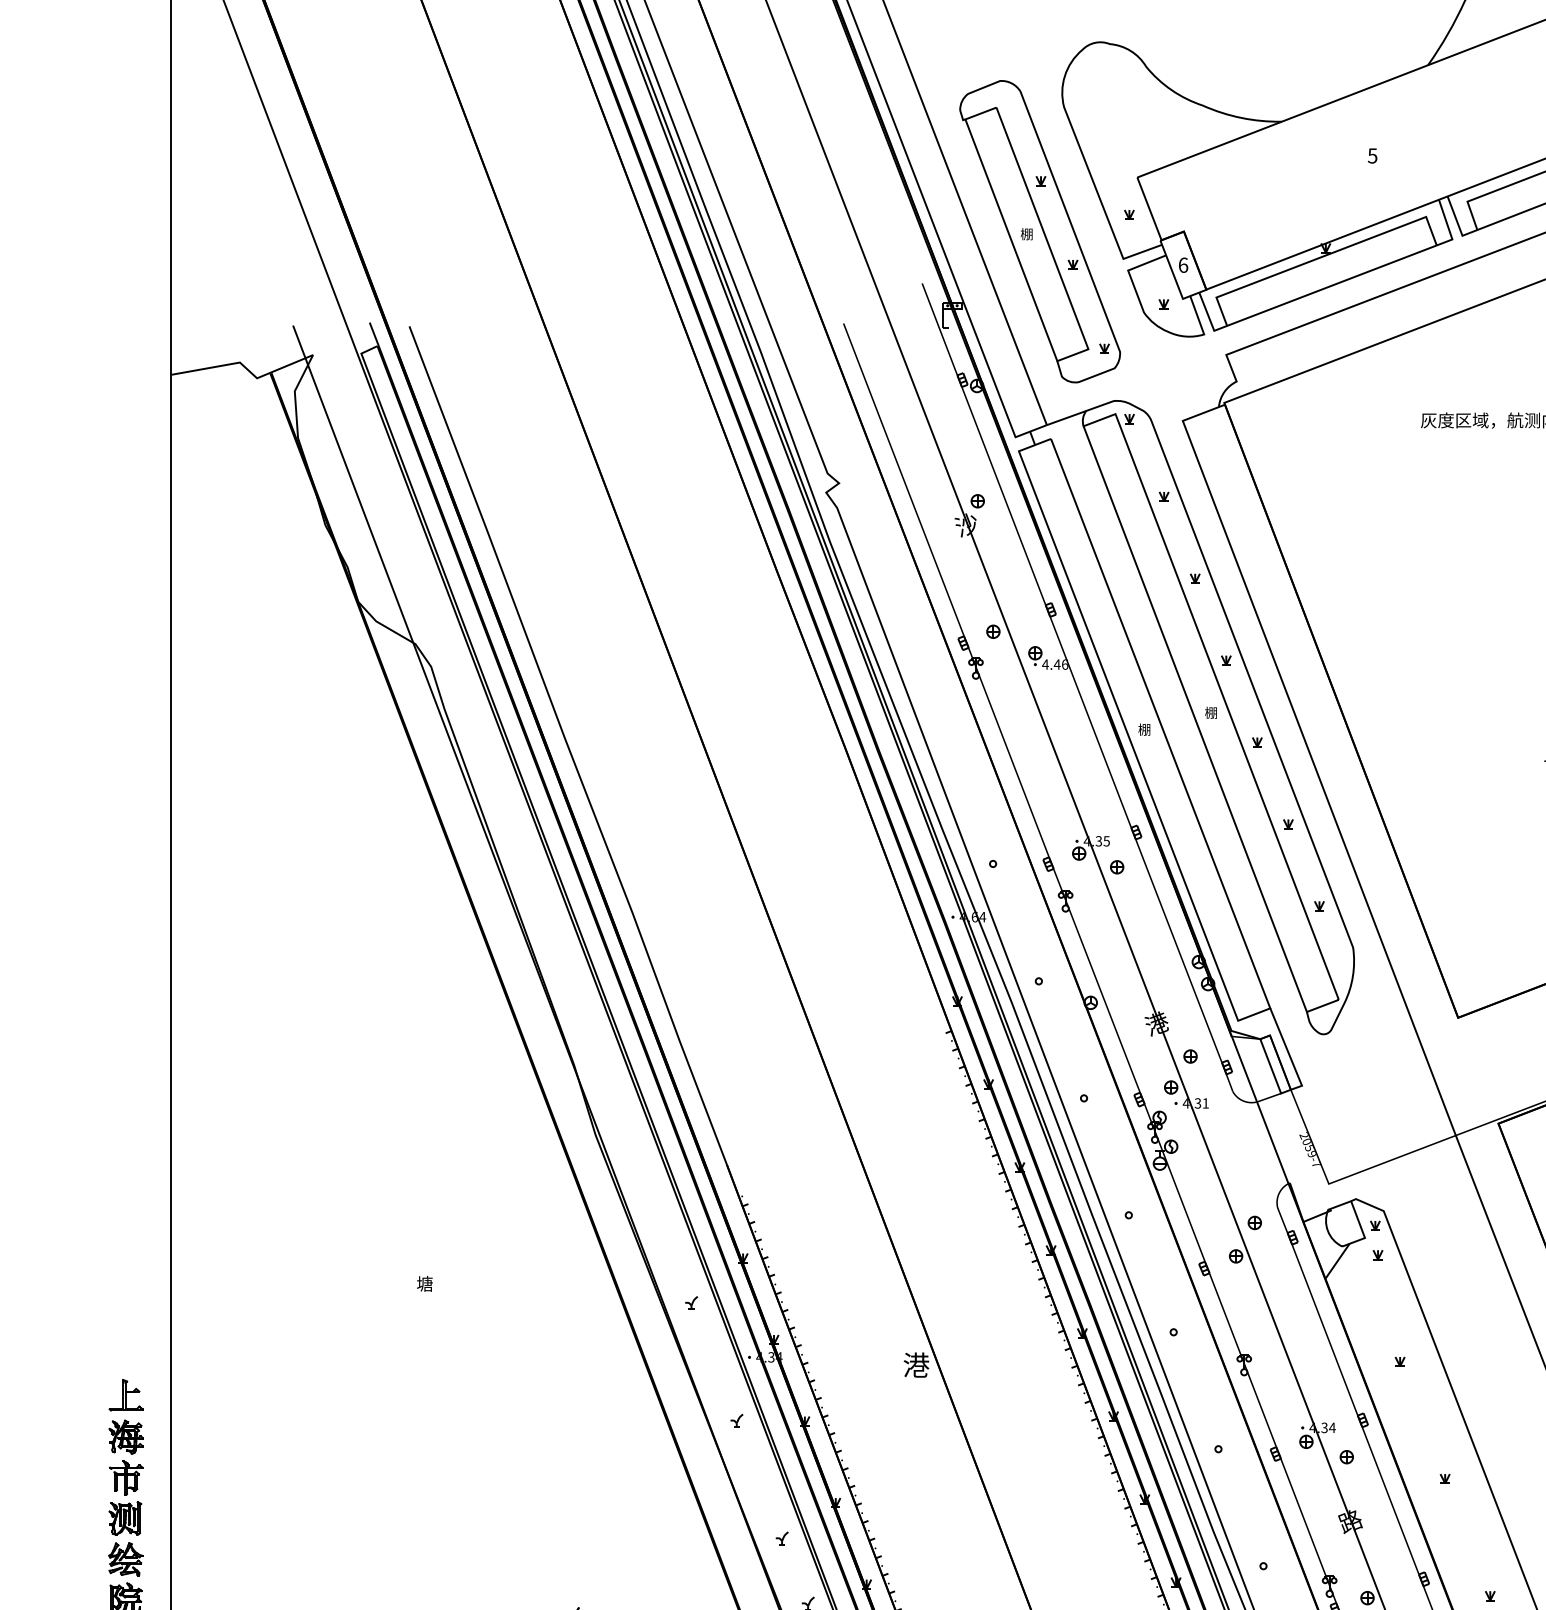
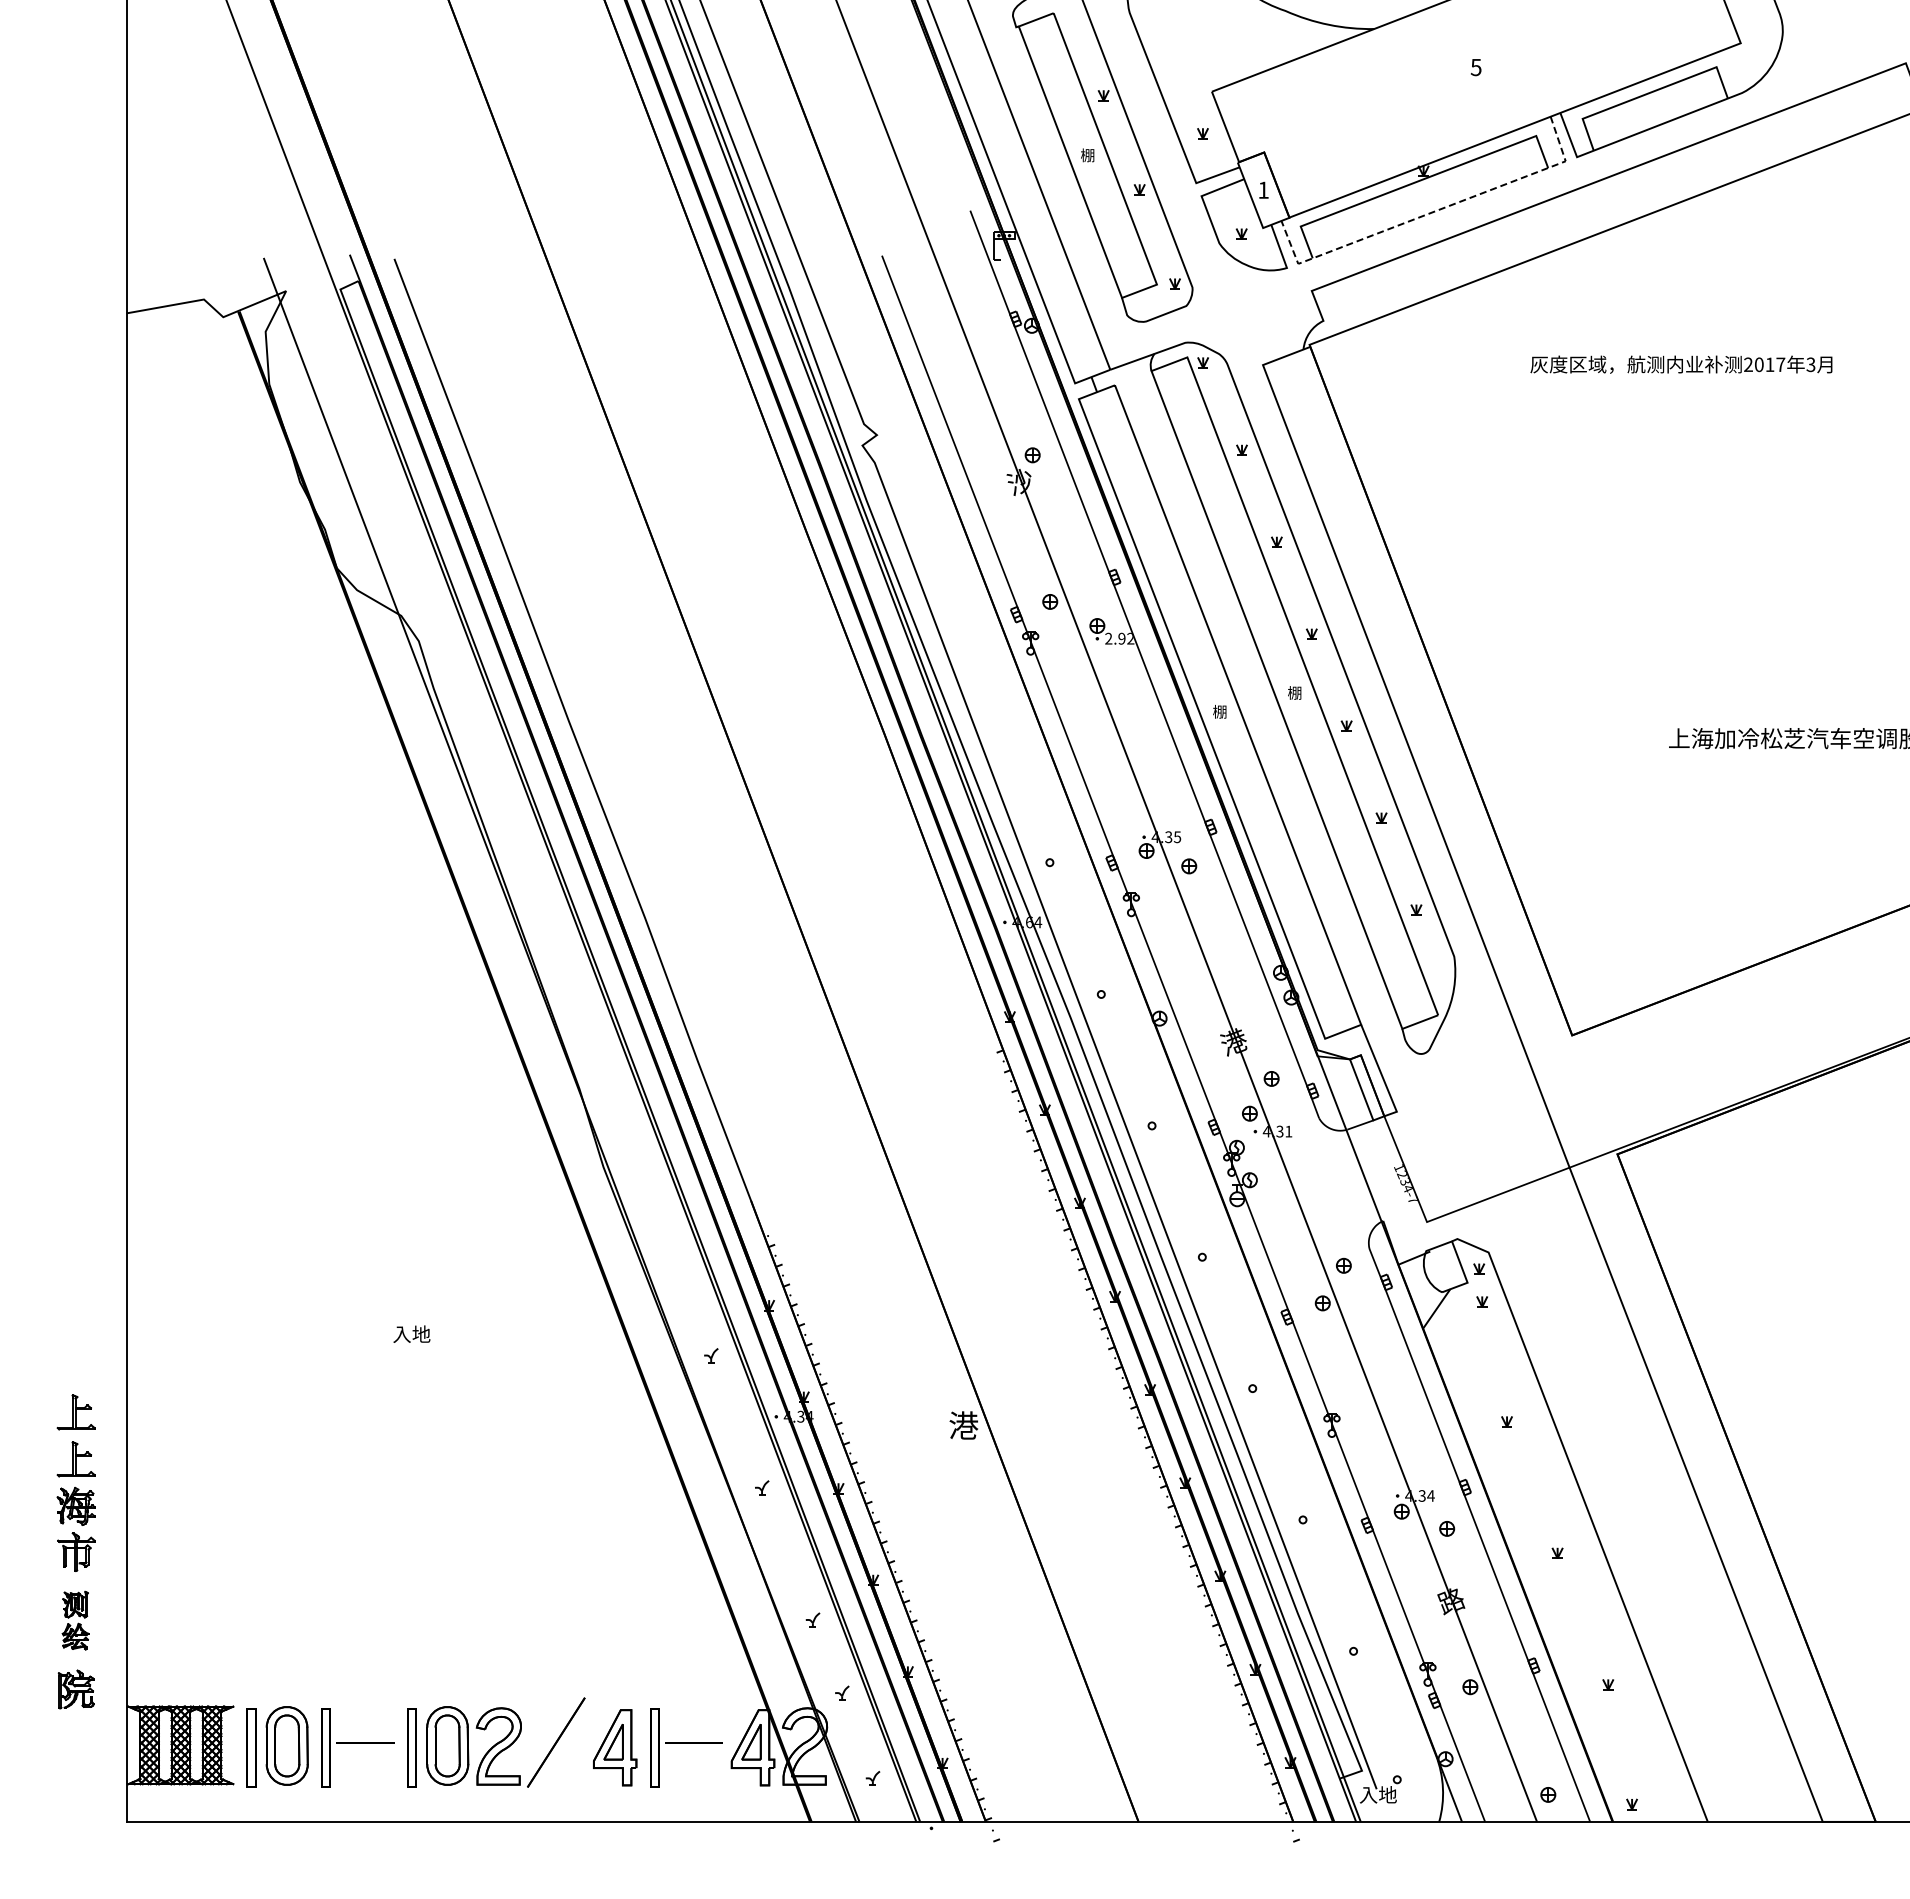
text: (1183, 264) -> (1263, 189), 6 -> 1
line: (1333, 285) -> (1432, 212), solid -> dashed
text: (1055, 664) -> (1119, 638), 4.46 -> 2.92
text: (1307, 1144) -> (1403, 1177), 2059-7 -> 1234-7
text: (424, 1284) -> (411, 1334), 塘 -> 入地
part: (125, 1353) -> (75, 1412), added
part: (125, 1538) -> (75, 1620), size x0.7

